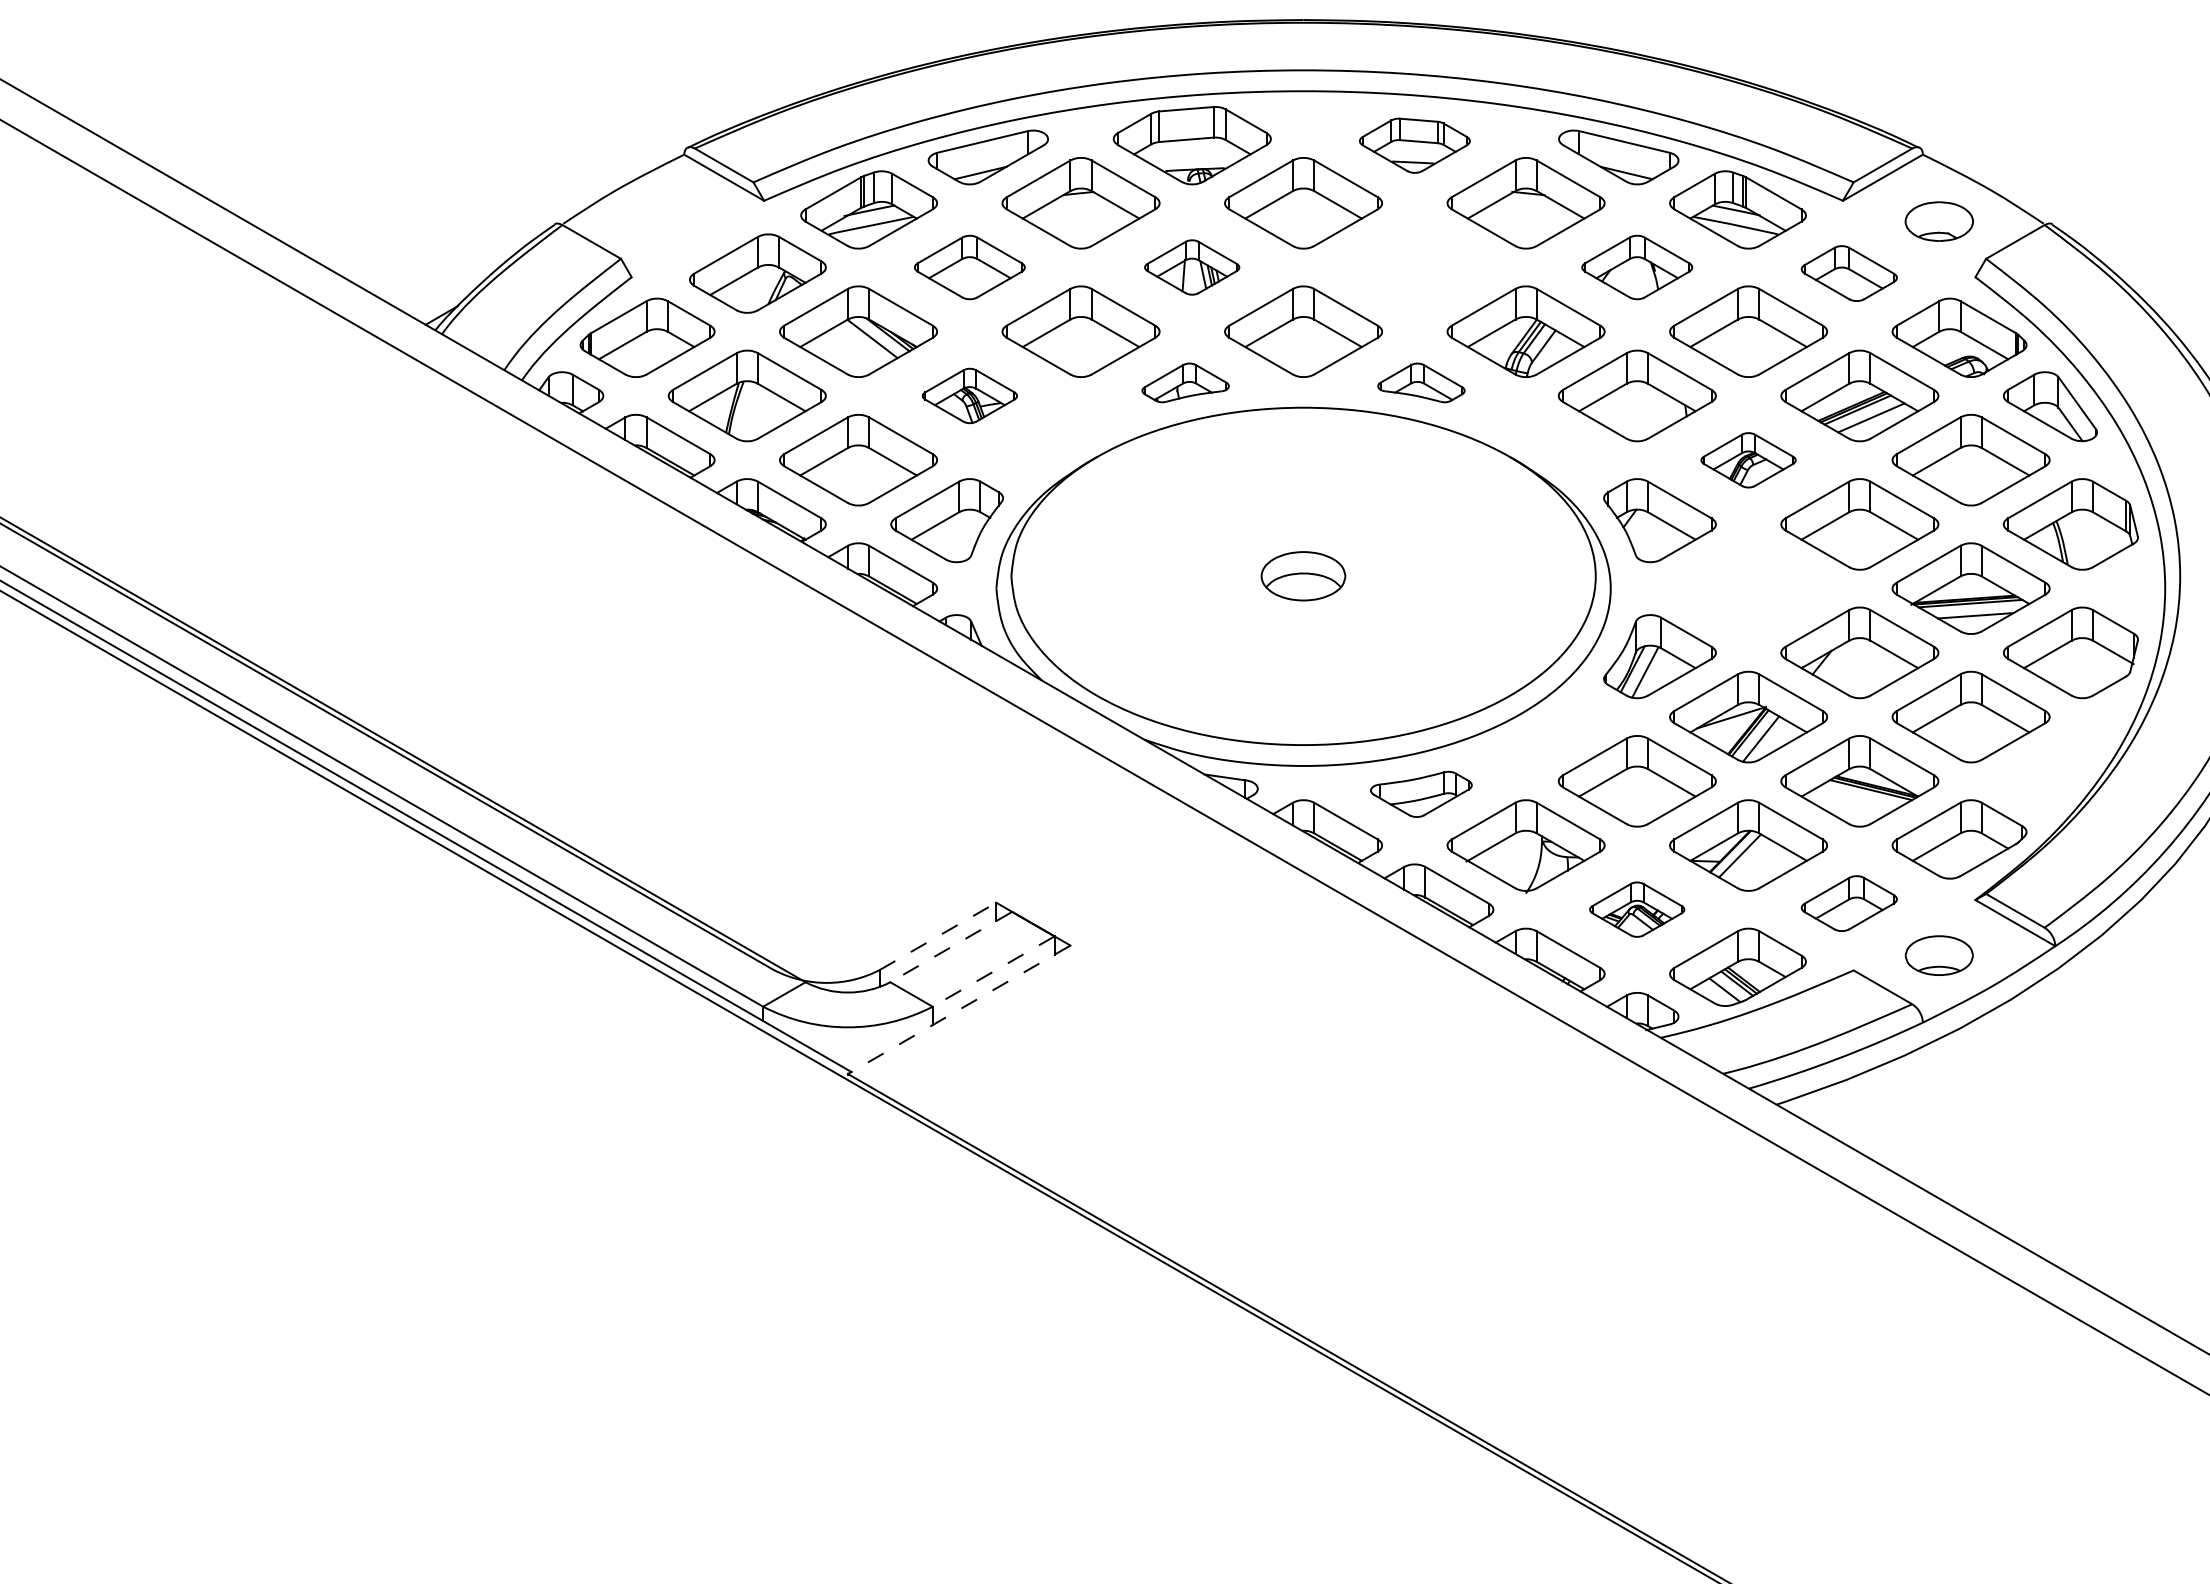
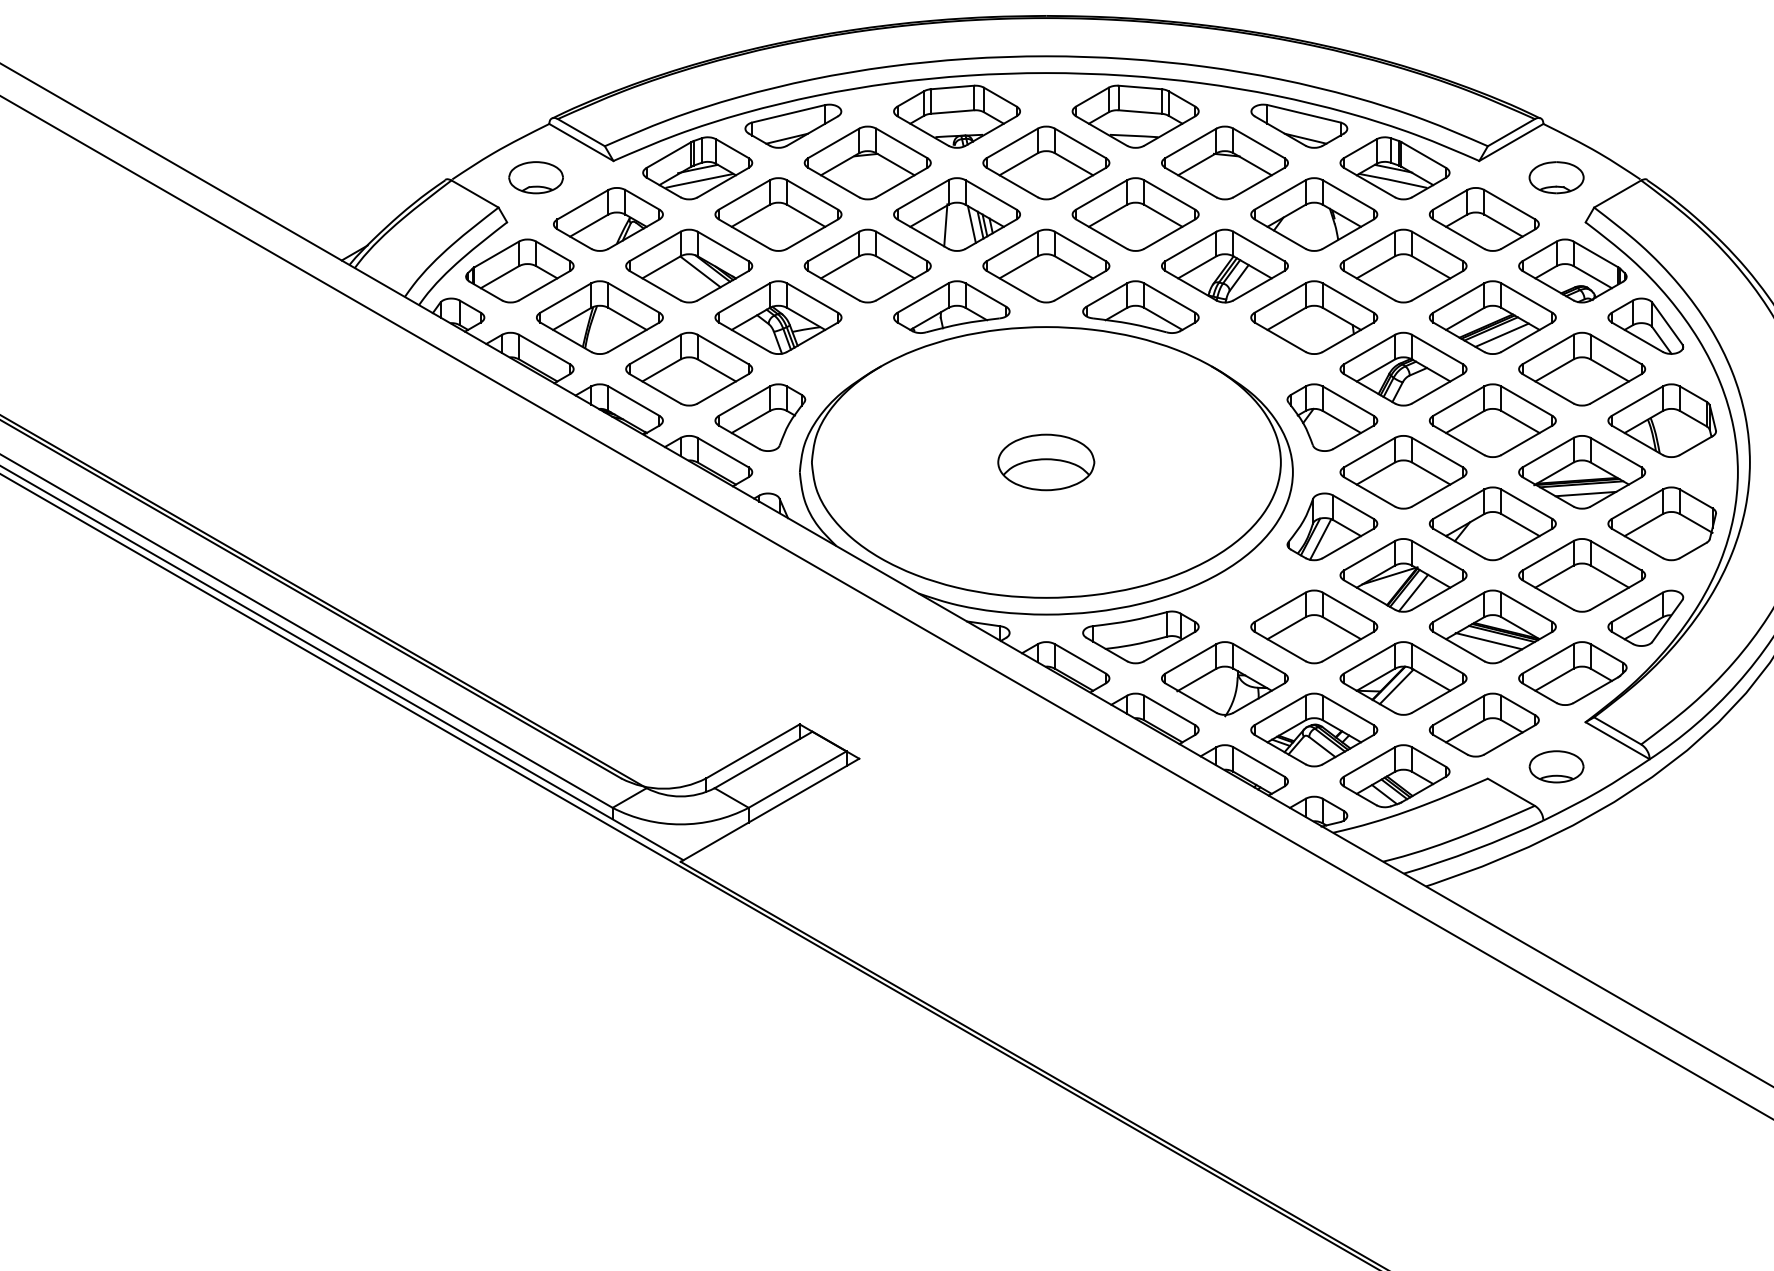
part: (1414, 145) -> (1135, 116), size x1.43
part: (667, 221) -> (535, 177), added
part: (969, 267) -> (778, 214), size x1.43
part: (1191, 267) -> (956, 214), size x1.67
part: (1414, 267) -> (1135, 214), added
part: (1636, 267) -> (1313, 214), size x1.43
part: (1849, 273) -> (1484, 219), size x1.43
part: (1185, 382) -> (951, 306), size x1.67
part: (1421, 382) -> (1141, 306), size x1.67
part: (969, 395) -> (778, 317), size x1.67
part: (1748, 460) -> (1403, 369), size x1.67
part: (1303, 575) -> (1046, 461), size x1.43
part: (1748, 588) -> (1403, 472), added
part: (2049, 770) -> (1645, 618), added
part: (1421, 794) -> (1141, 637), size x1.43
line: (1854, 798) -> (1488, 640), added
part: (1849, 903) -> (1484, 724), size x1.43
part: (1636, 909) -> (1313, 729), size x1.67
line: (938, 936) -> (753, 751), dashed -> solid
line: (950, 947) -> (762, 760), dashed -> solid
line: (993, 971) -> (797, 779), dashed -> solid
line: (958, 1010) -> (769, 810), dashed -> solid

